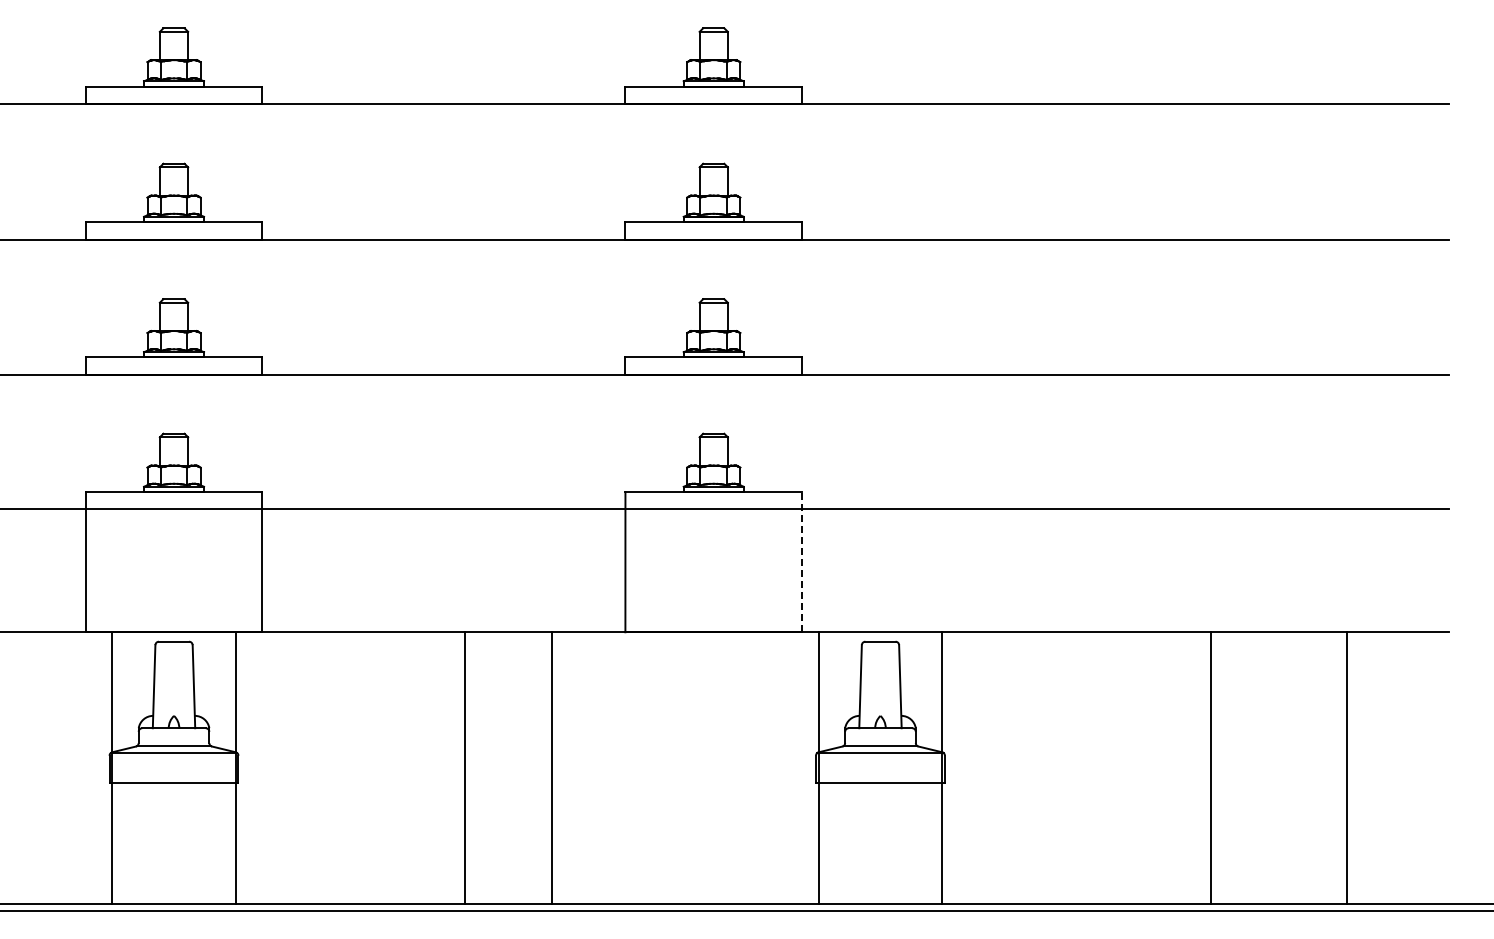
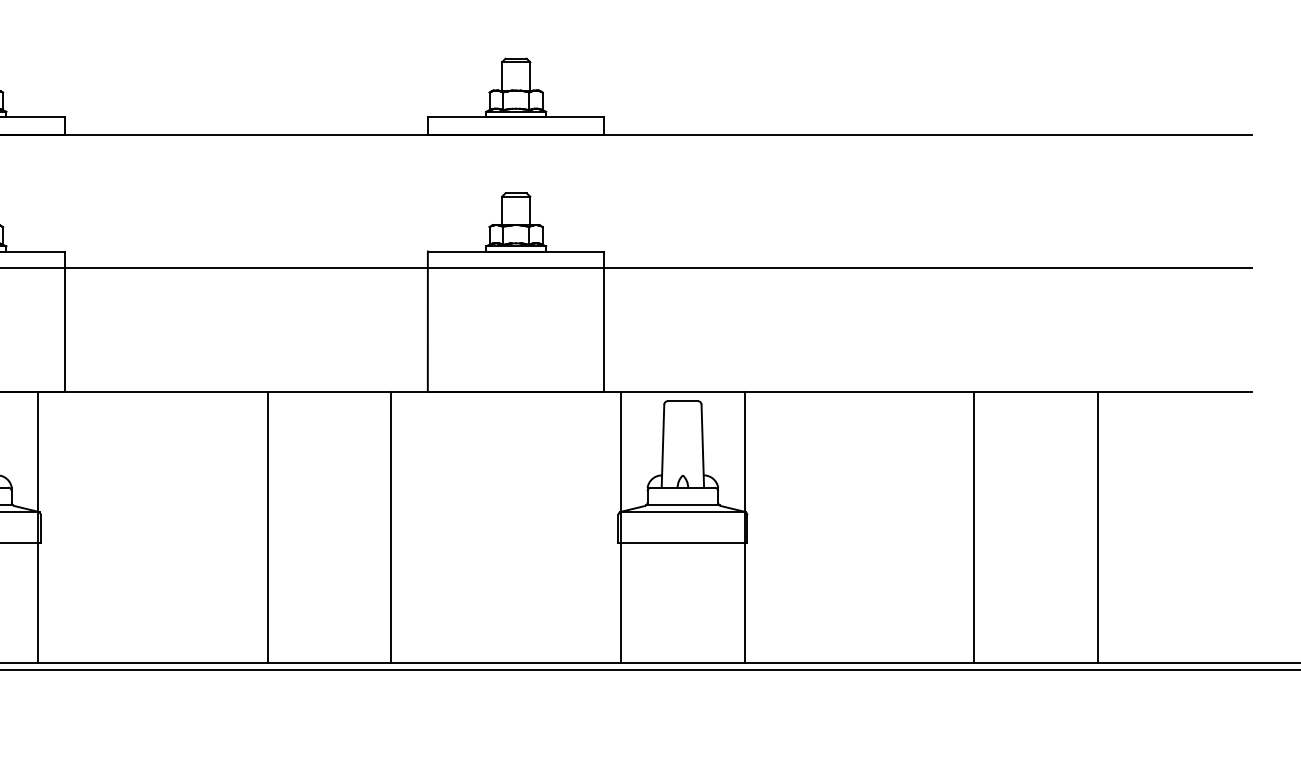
line: (802, 561) -> (604, 321), dashed -> solid
line: (552, 767) -> (391, 527), moved
line: (1210, 767) -> (973, 527), moved
line: (1346, 767) -> (1097, 527), moved

